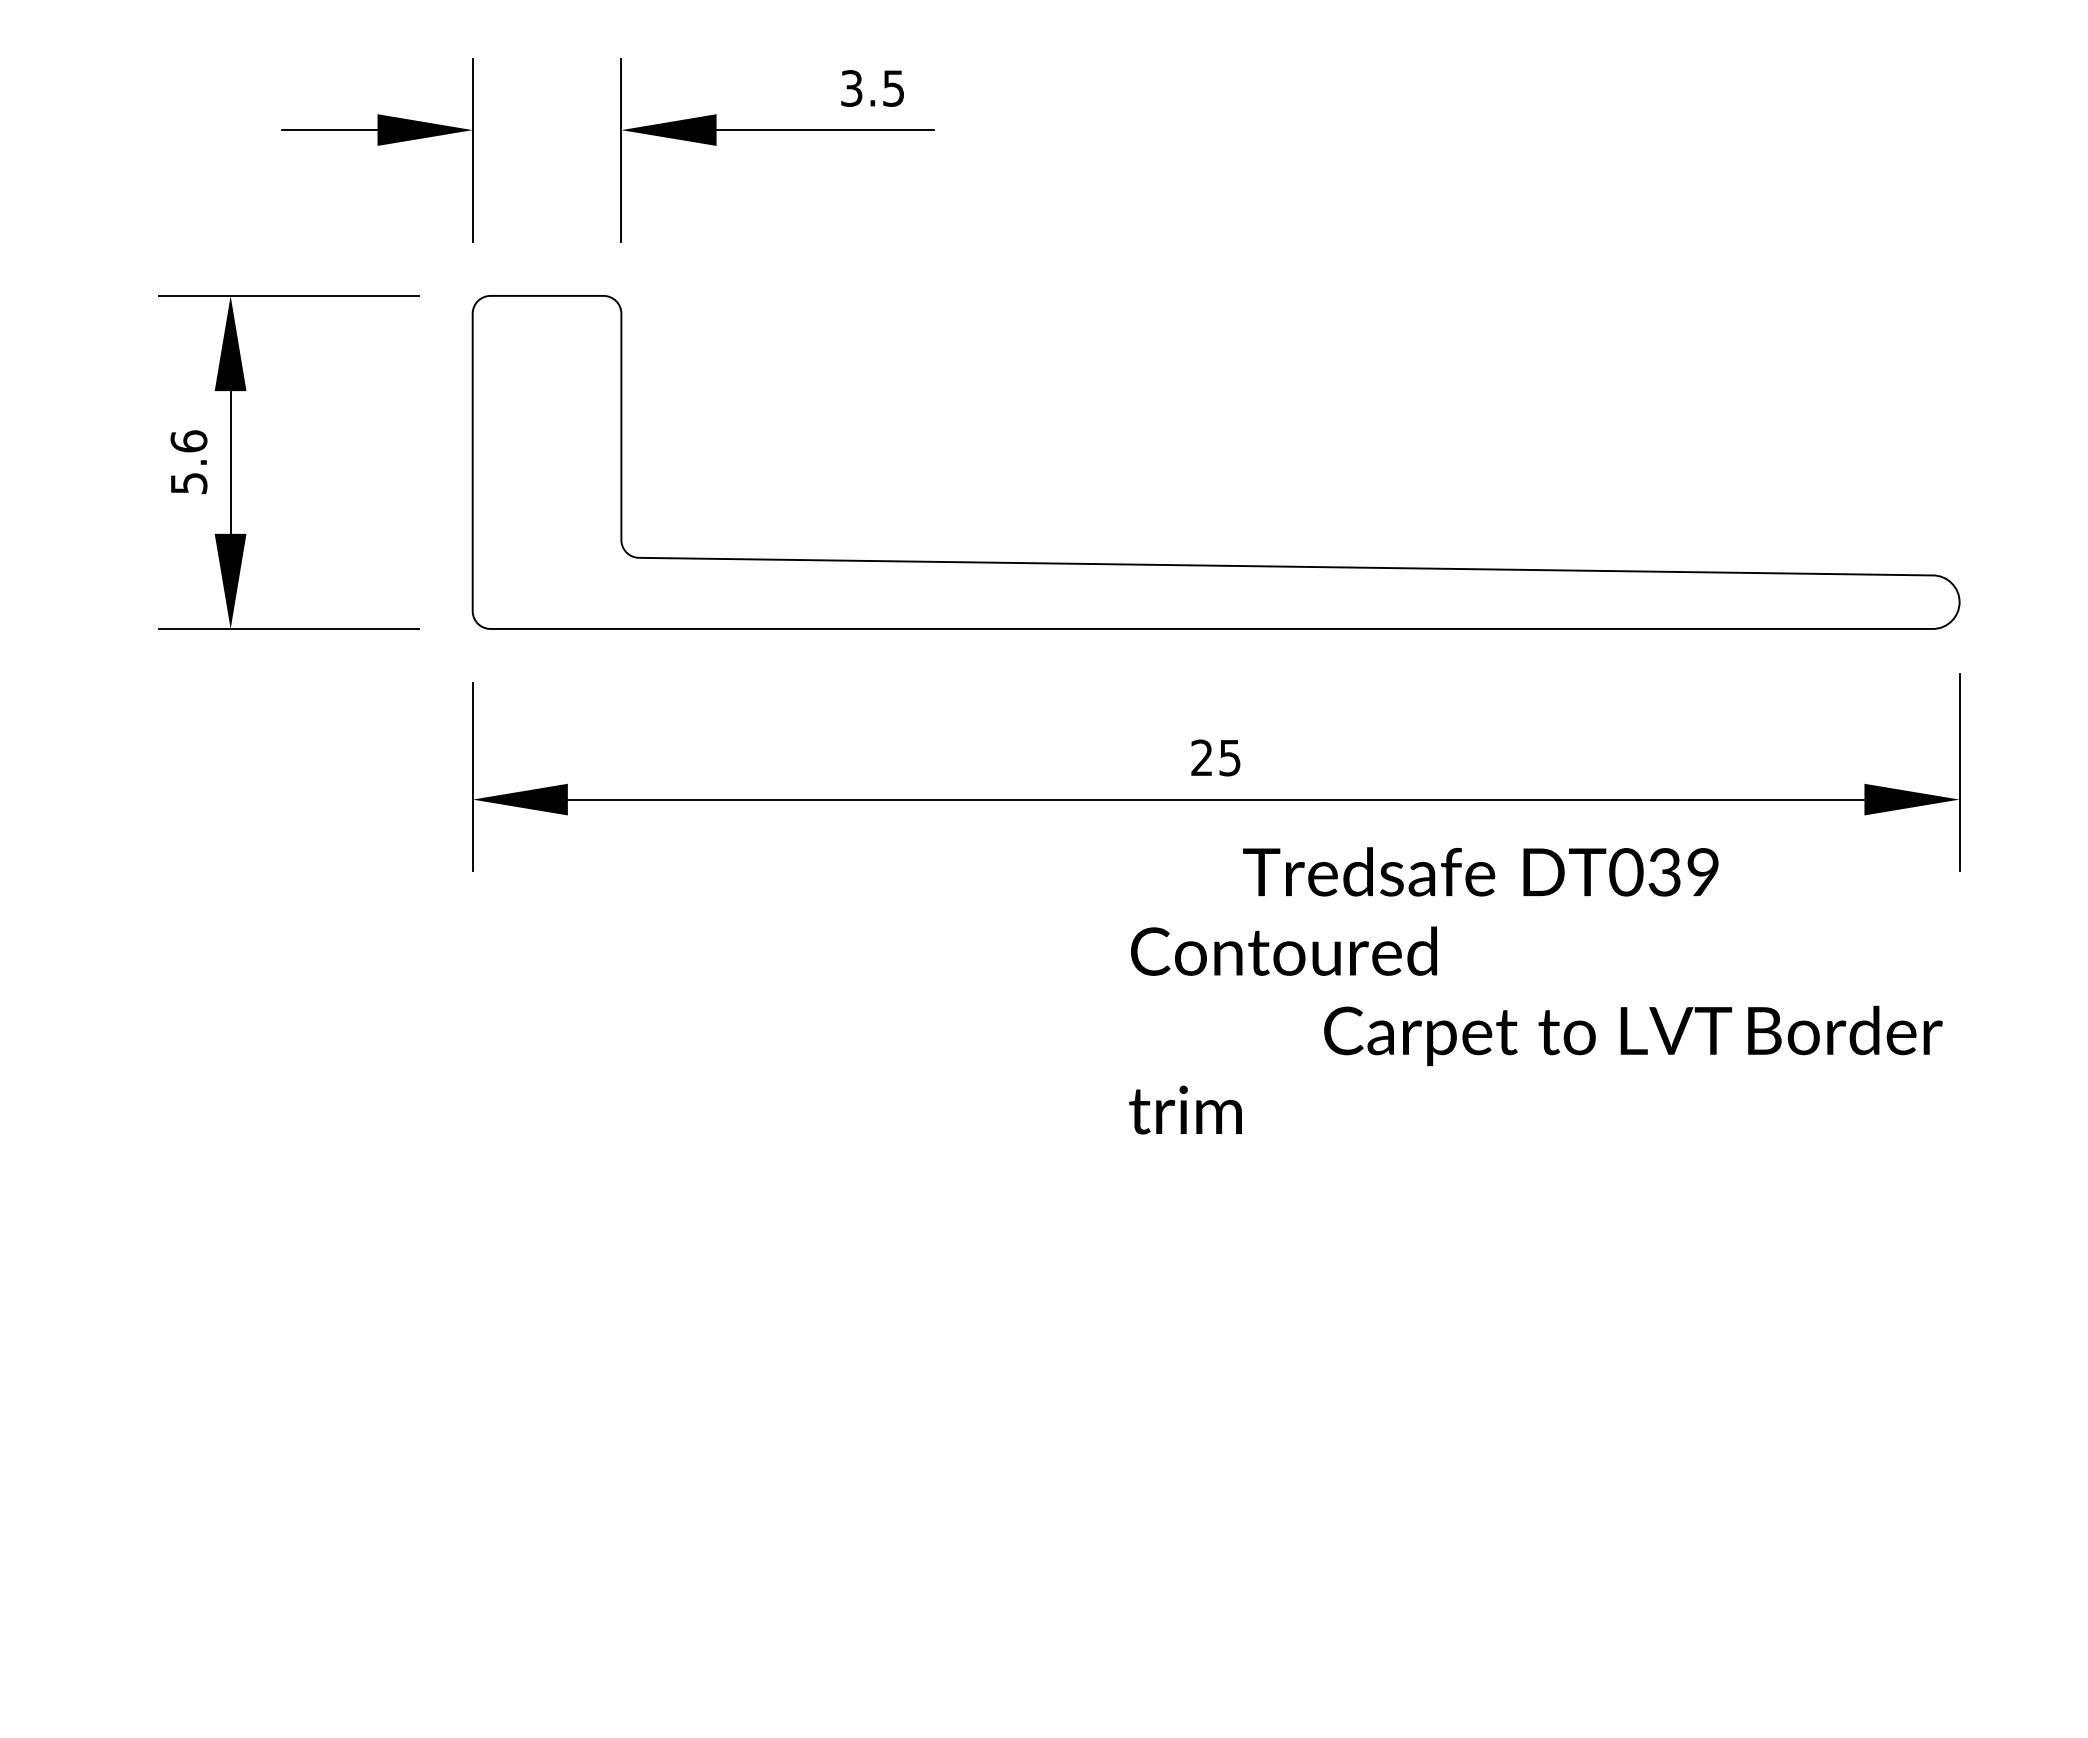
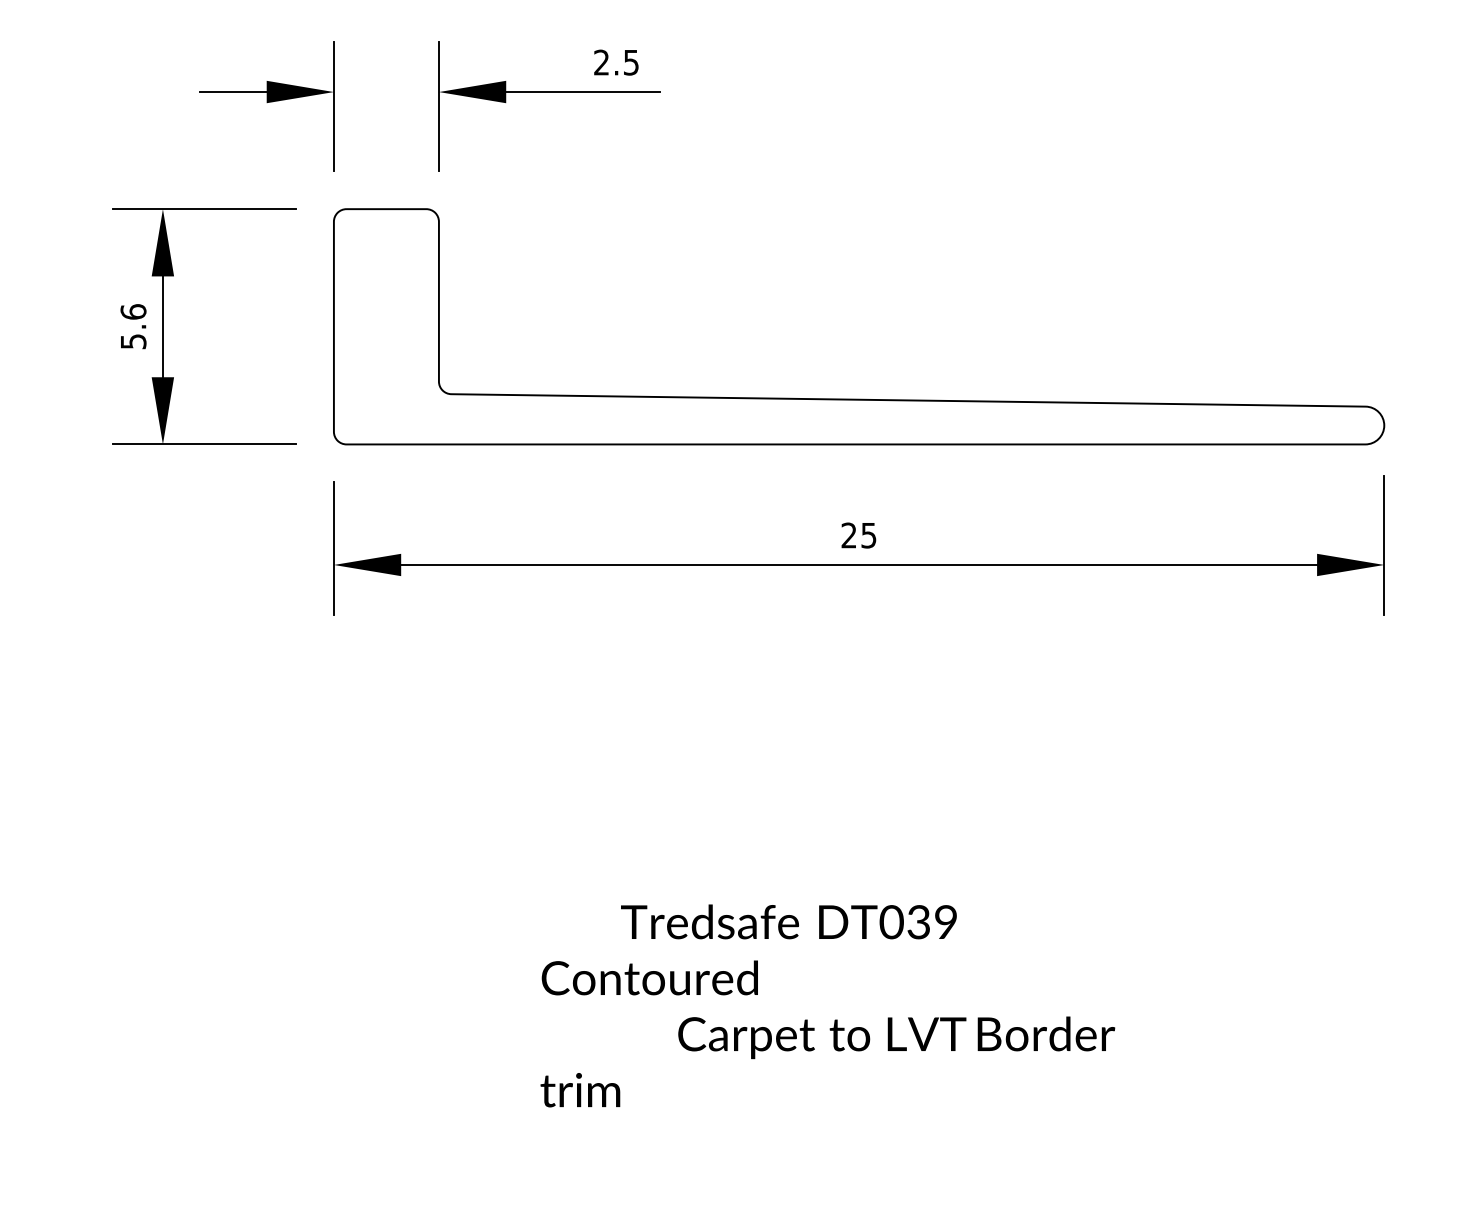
text: (851, 88) -> (601, 62), 3.5 -> 2.5
text: (1535, 990) -> (827, 1005), moved

